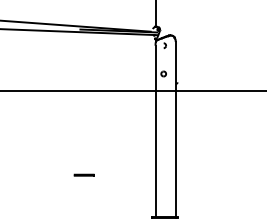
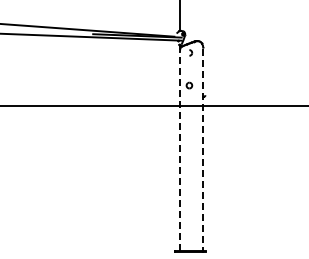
line: (175, 130) -> (203, 150), solid -> dashed
line: (155, 131) -> (179, 151), solid -> dashed
line: (84, 175) -> (97, 202), removed

